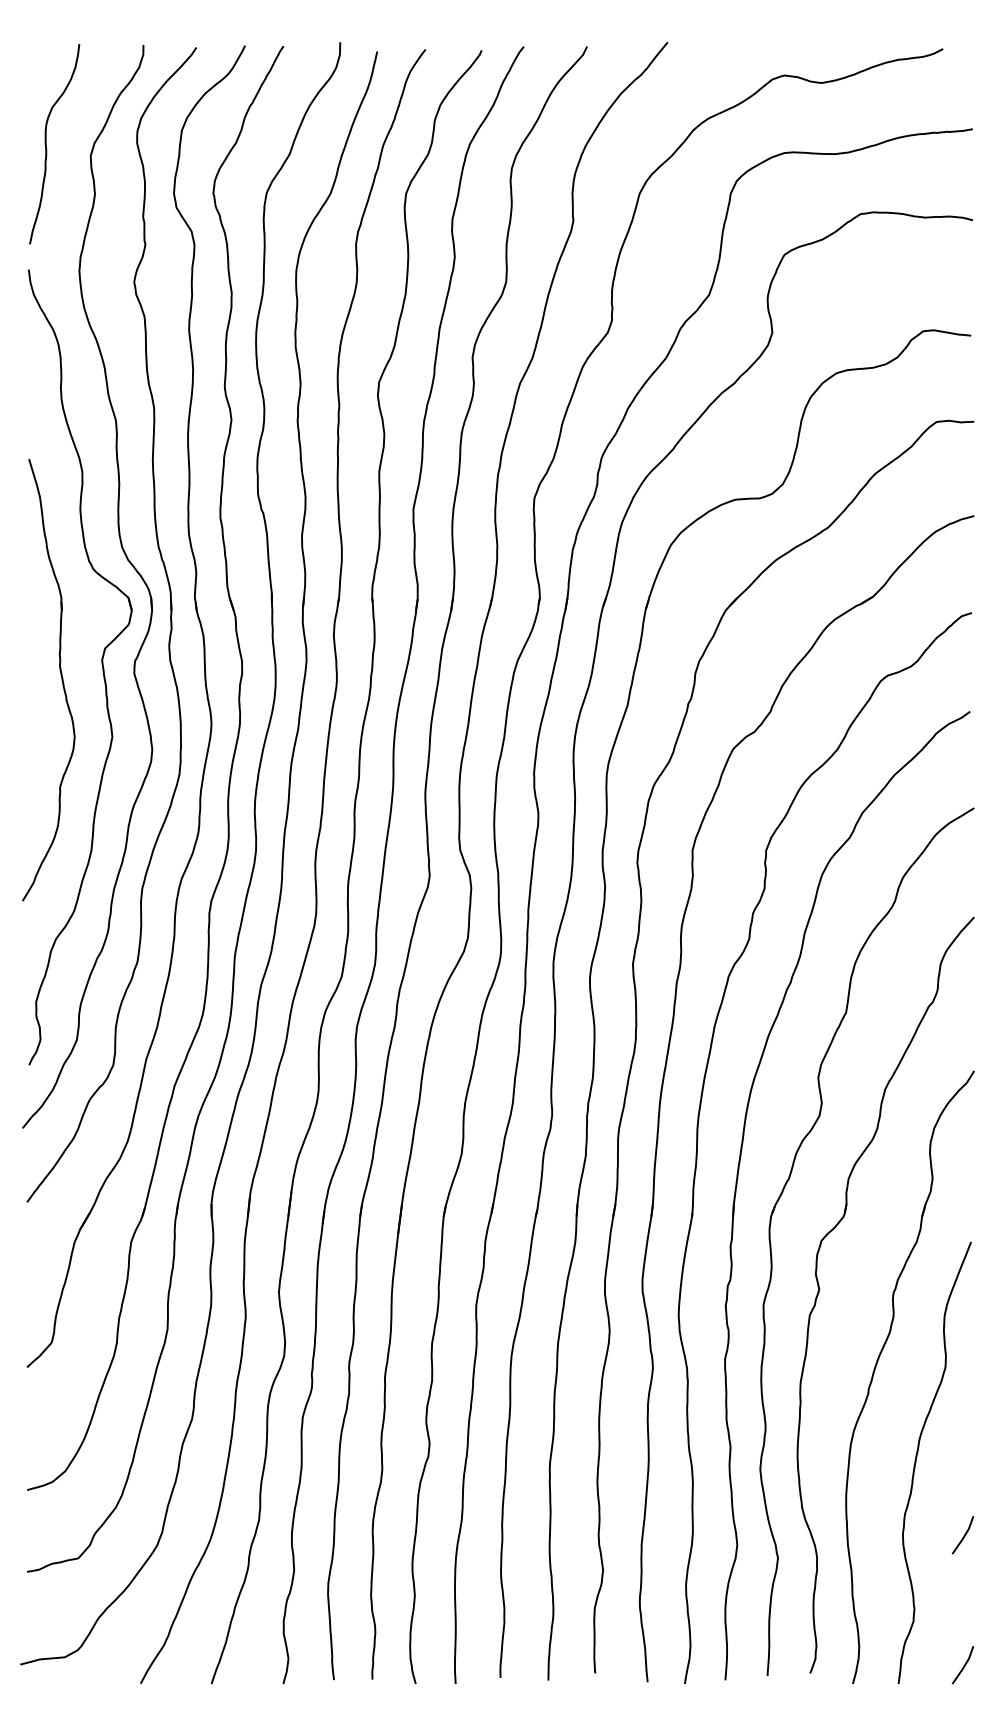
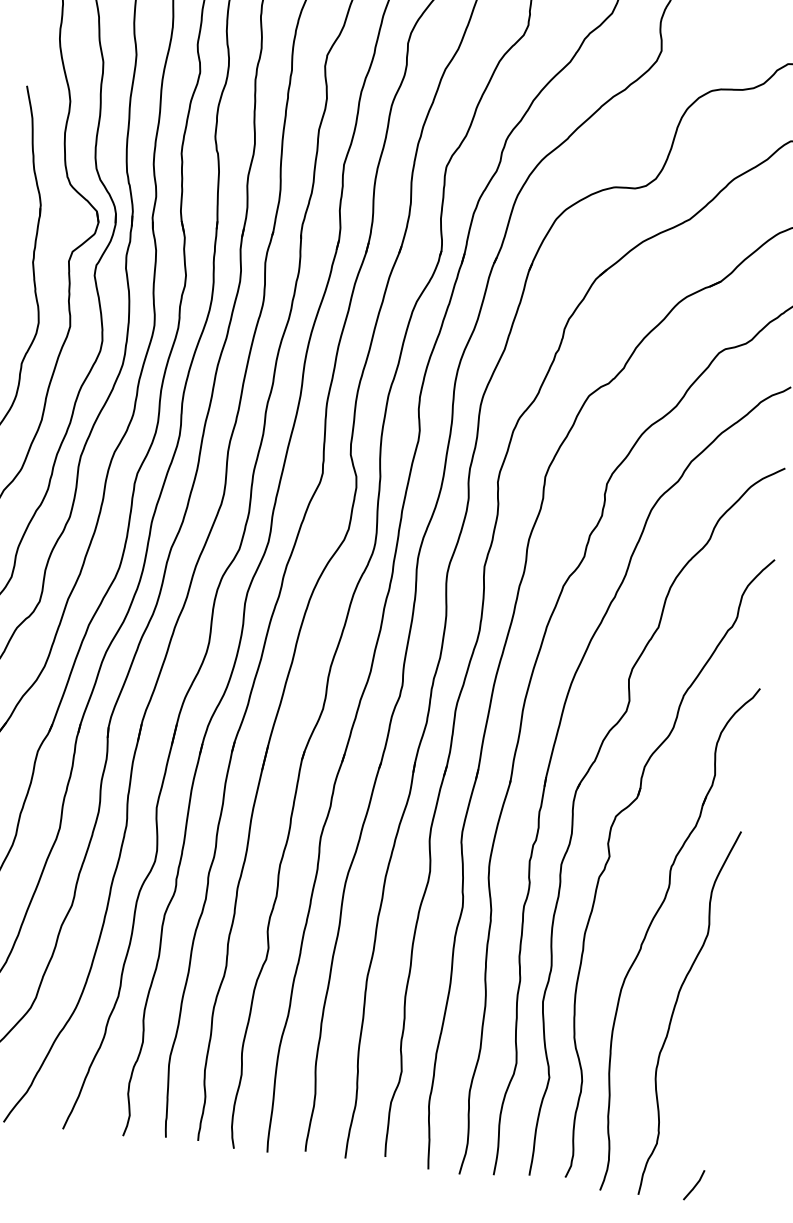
line: (963, 1535) -> (706, 1076), removed

